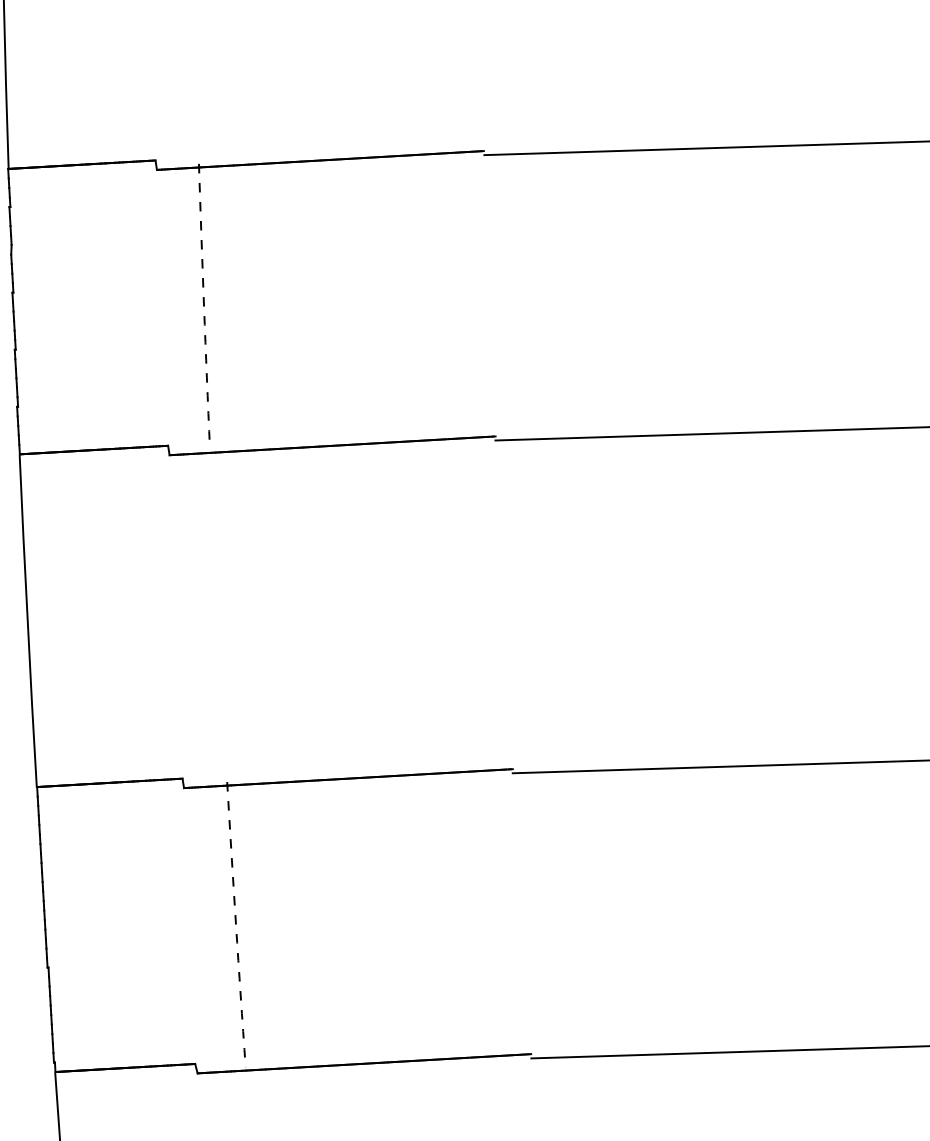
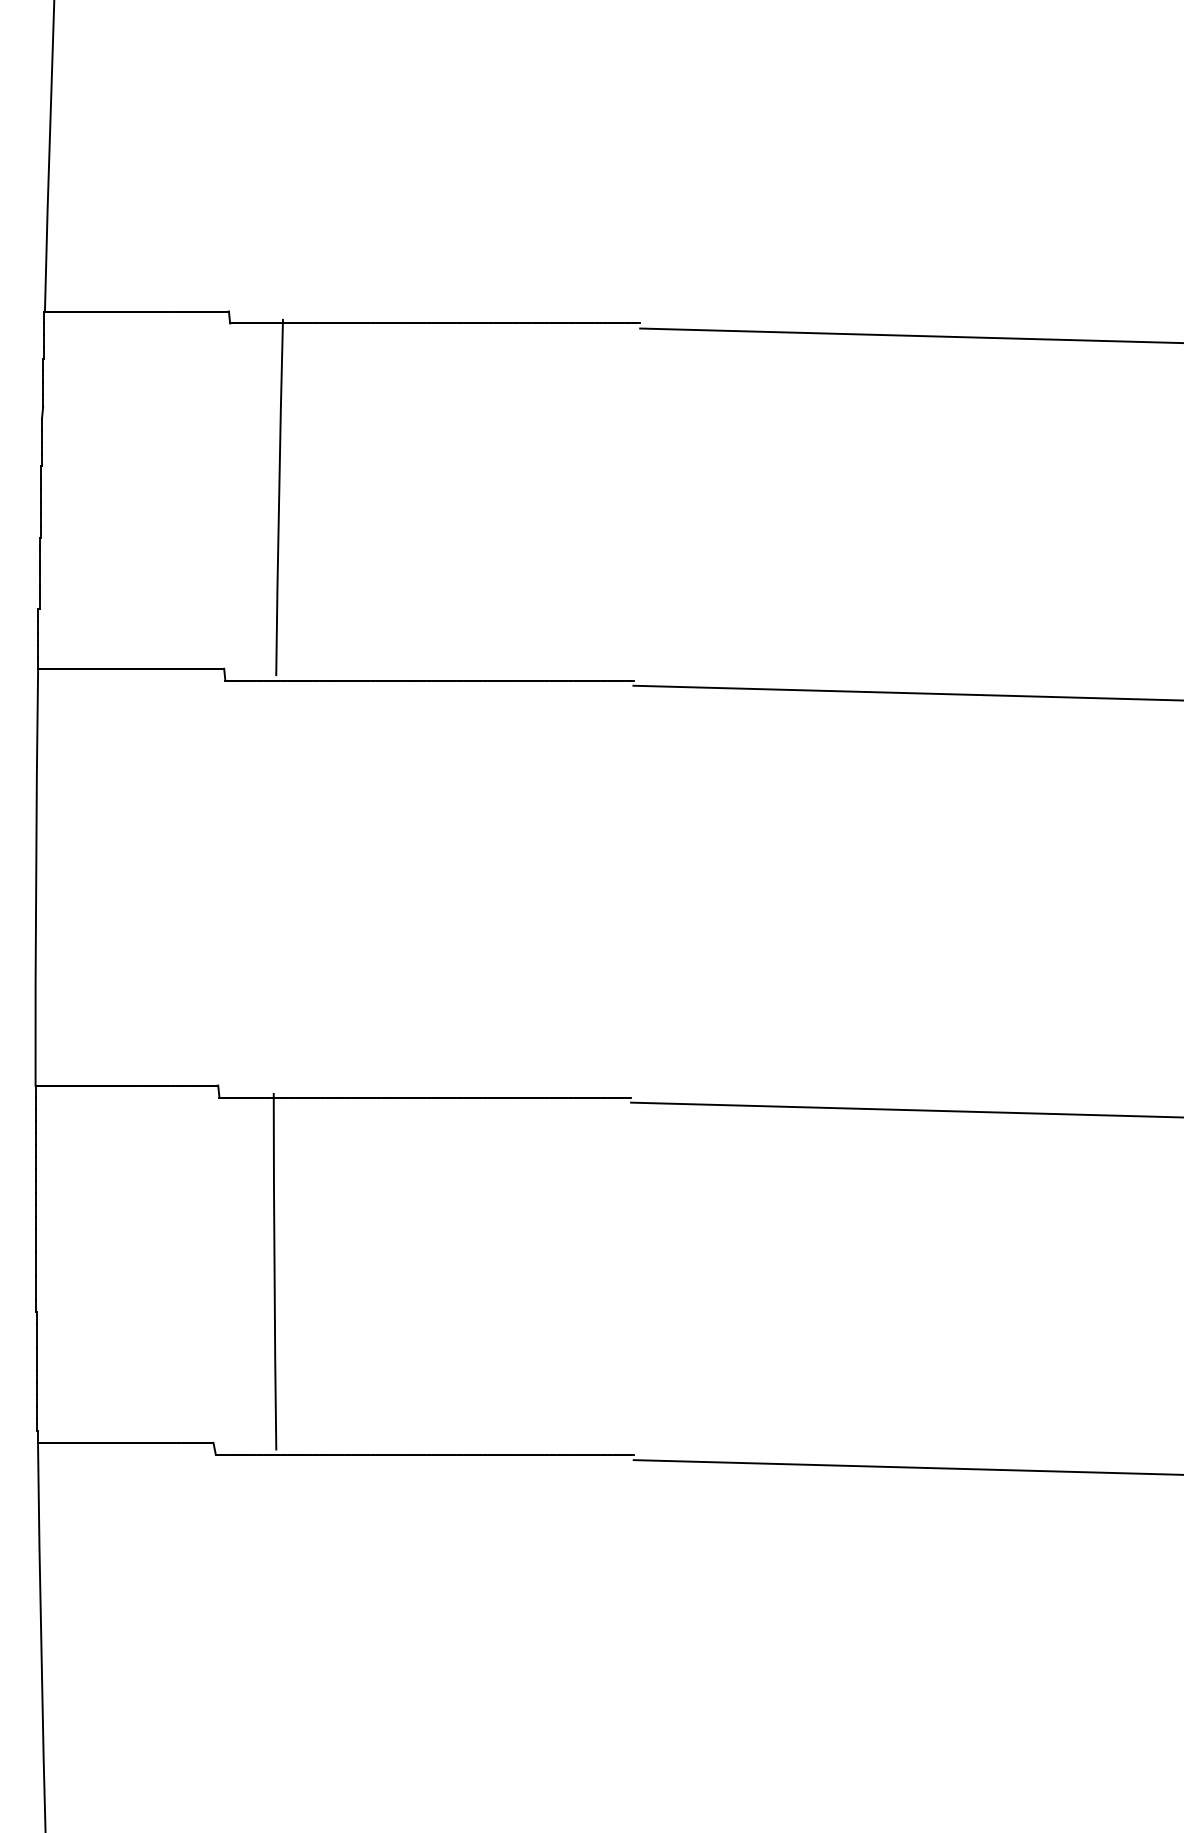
arc: (204, 306) -> (279, 497), dashed -> solid
arc: (236, 924) -> (274, 1271), dashed -> solid

